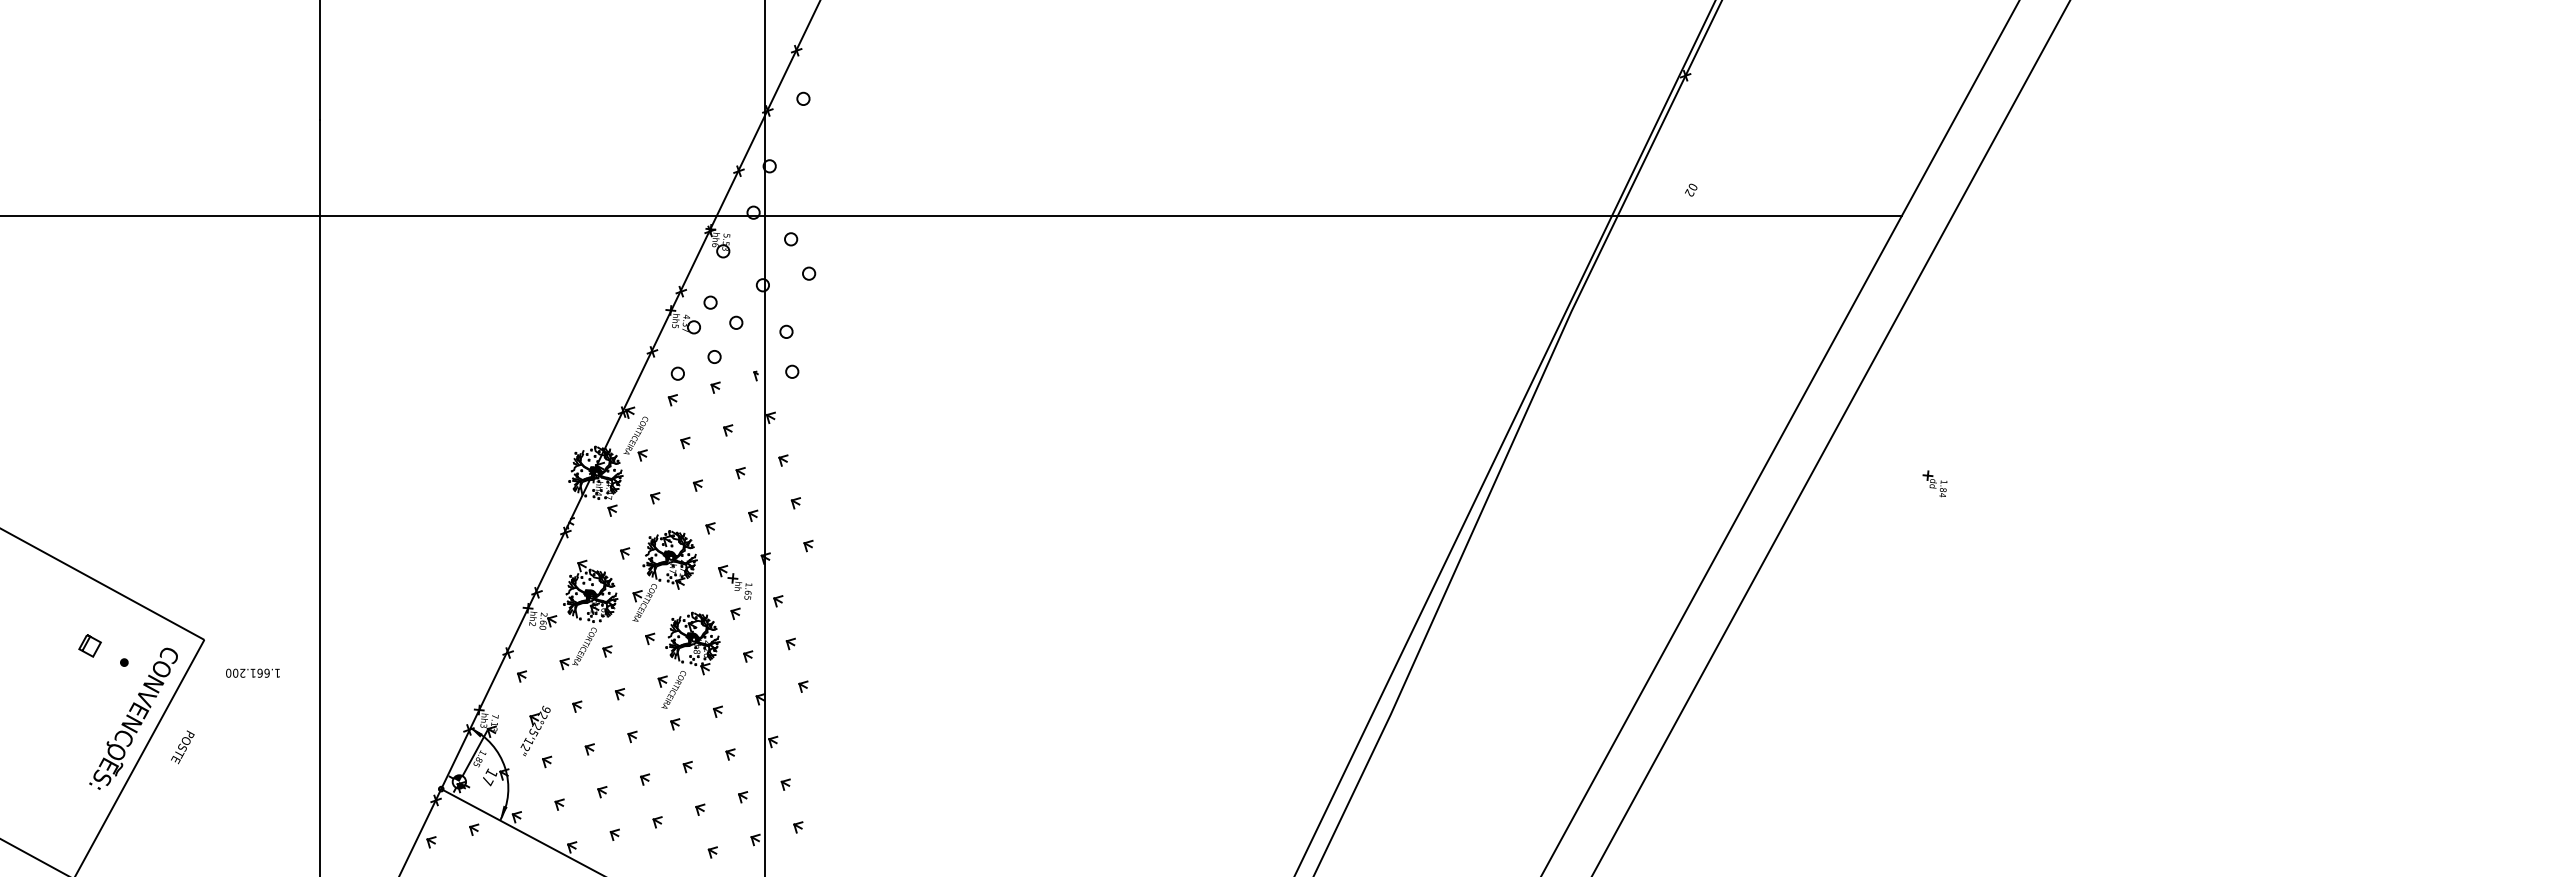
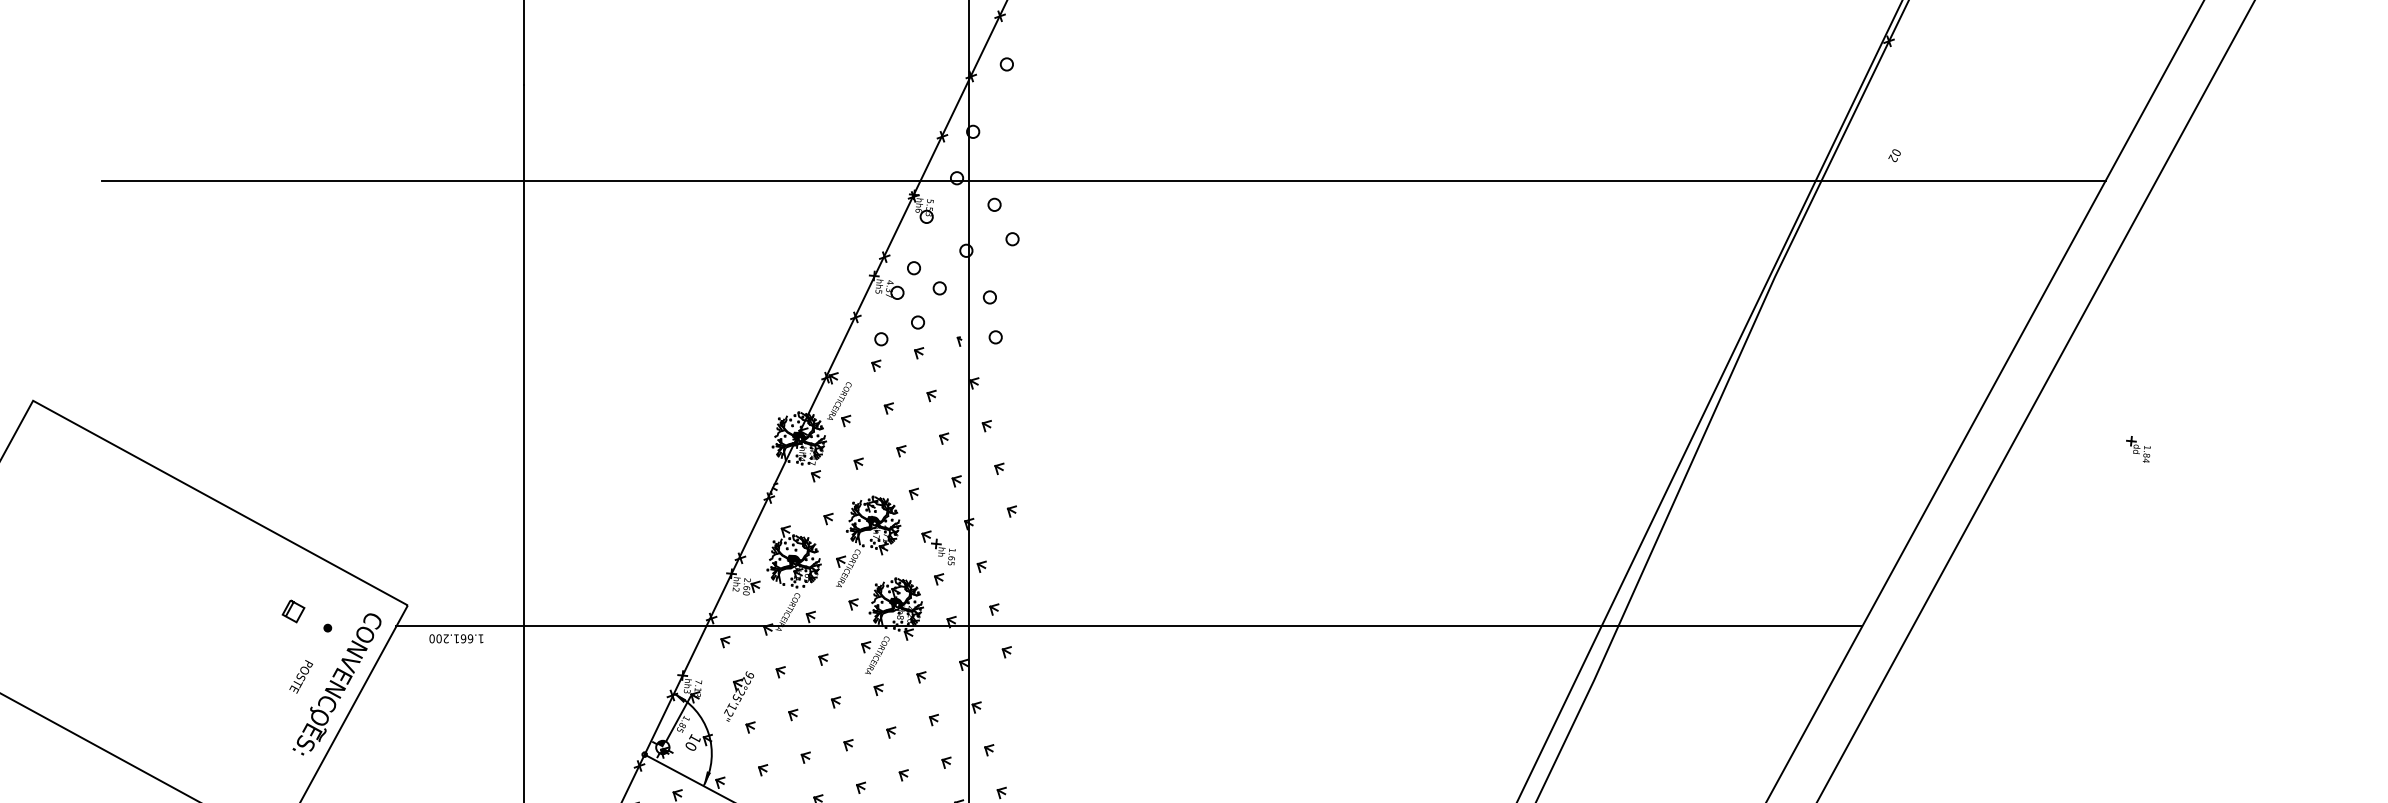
line: (925, 660) -> (1128, 626), added
text: (182, 747) -> (300, 677), moved
text: (487, 781) -> (690, 747), 17 -> 10

